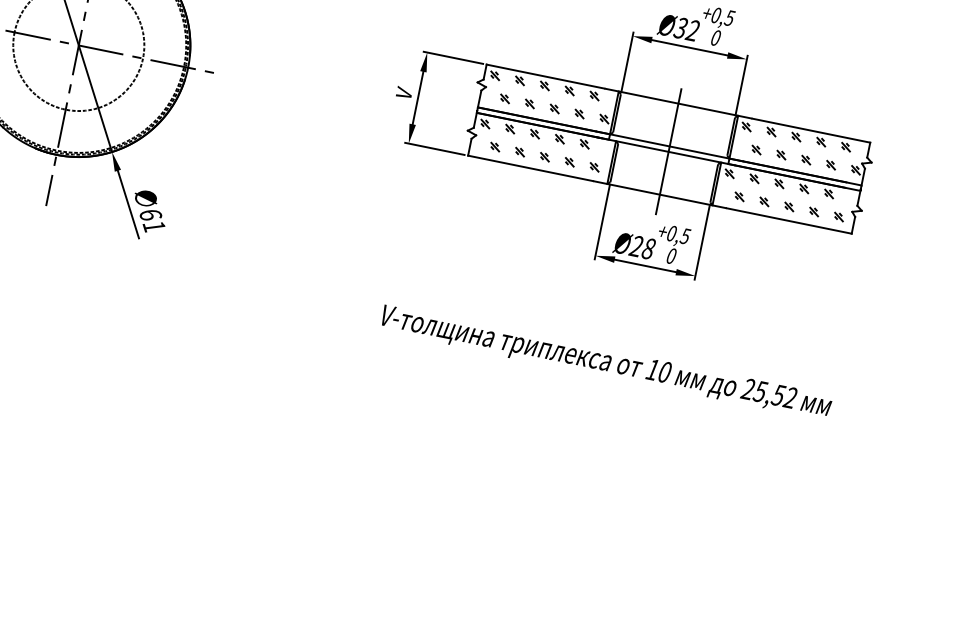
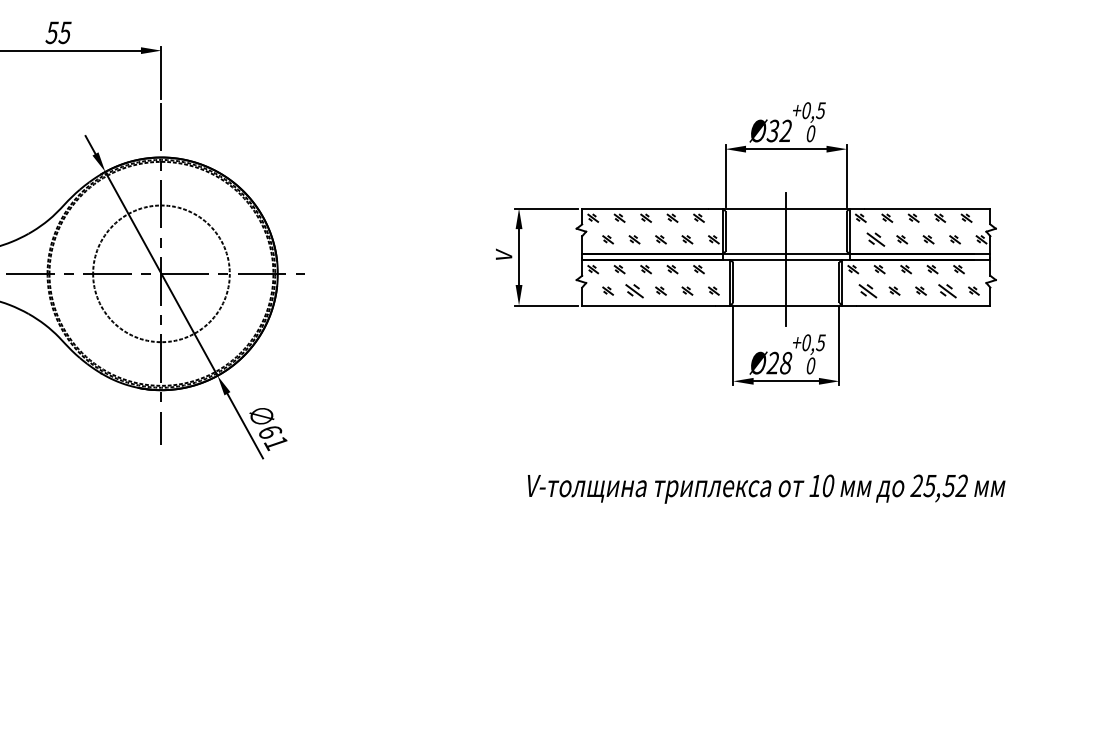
part: (756, 149) -> (875, 239), size x1.6
part: (520, 151) -> (634, 290), size x1.6
part: (740, 196) -> (868, 290), size x1.6
part: (814, 211) -> (947, 290), size x1.6

